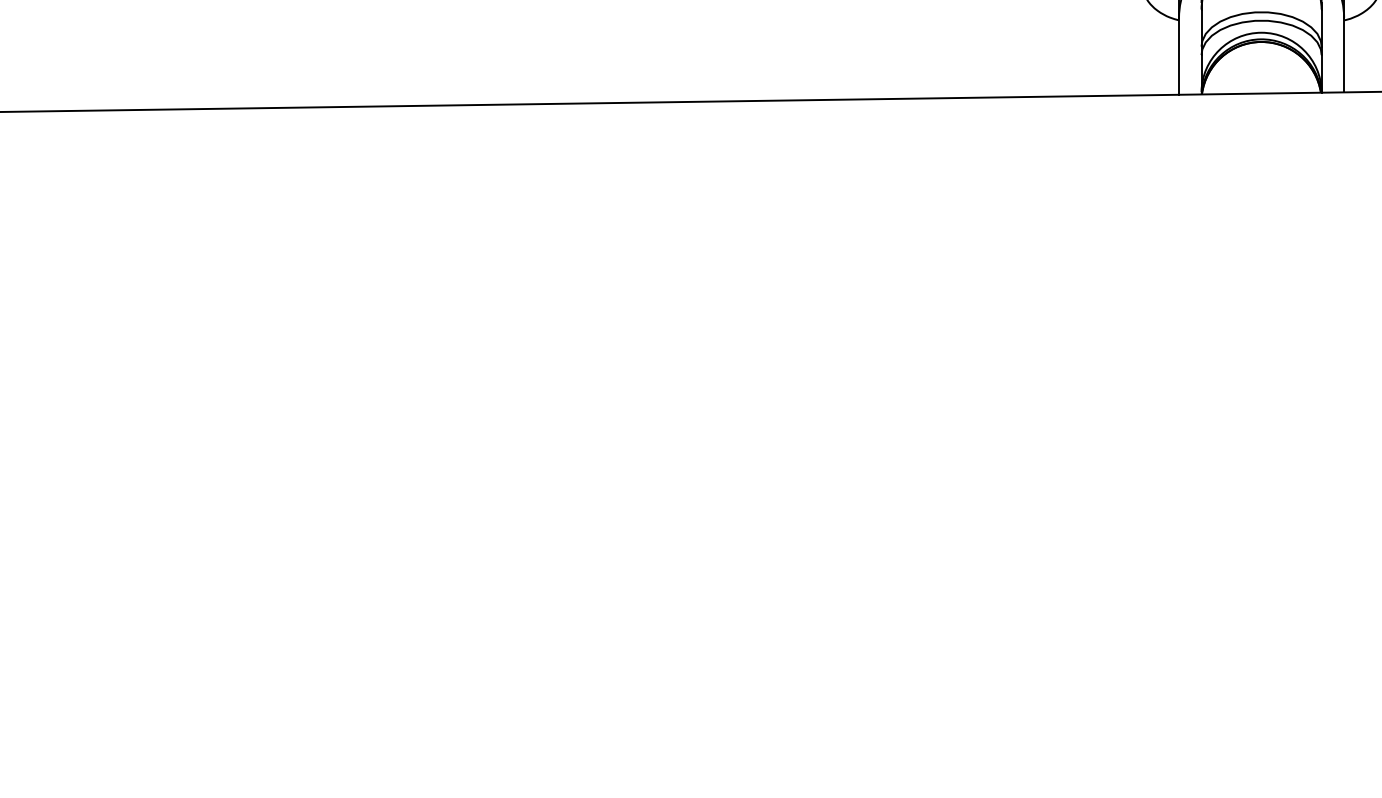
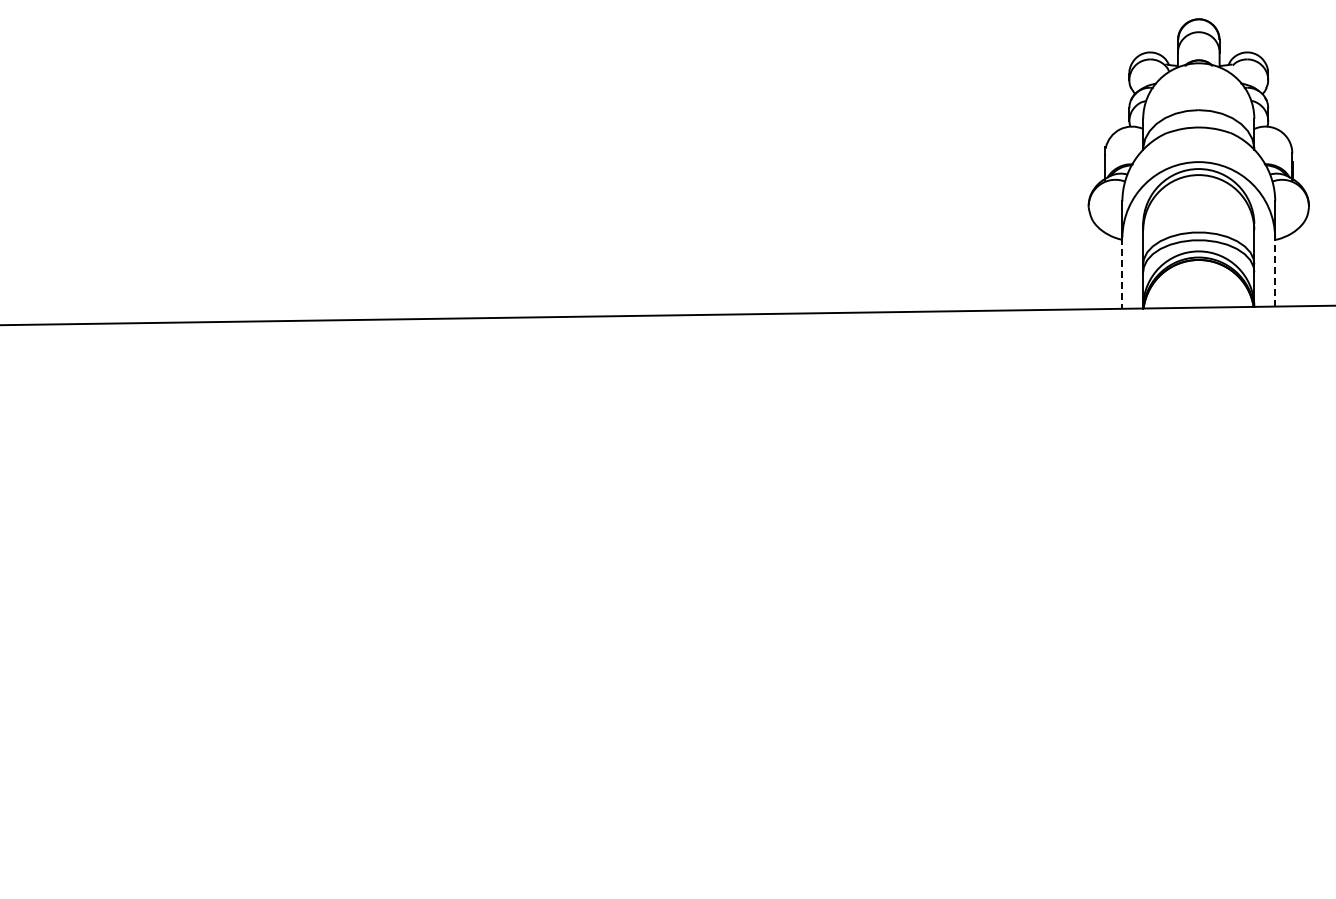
line: (1344, 54) -> (1275, 271), solid -> dashed
line: (1179, 56) -> (1122, 273), solid -> dashed

